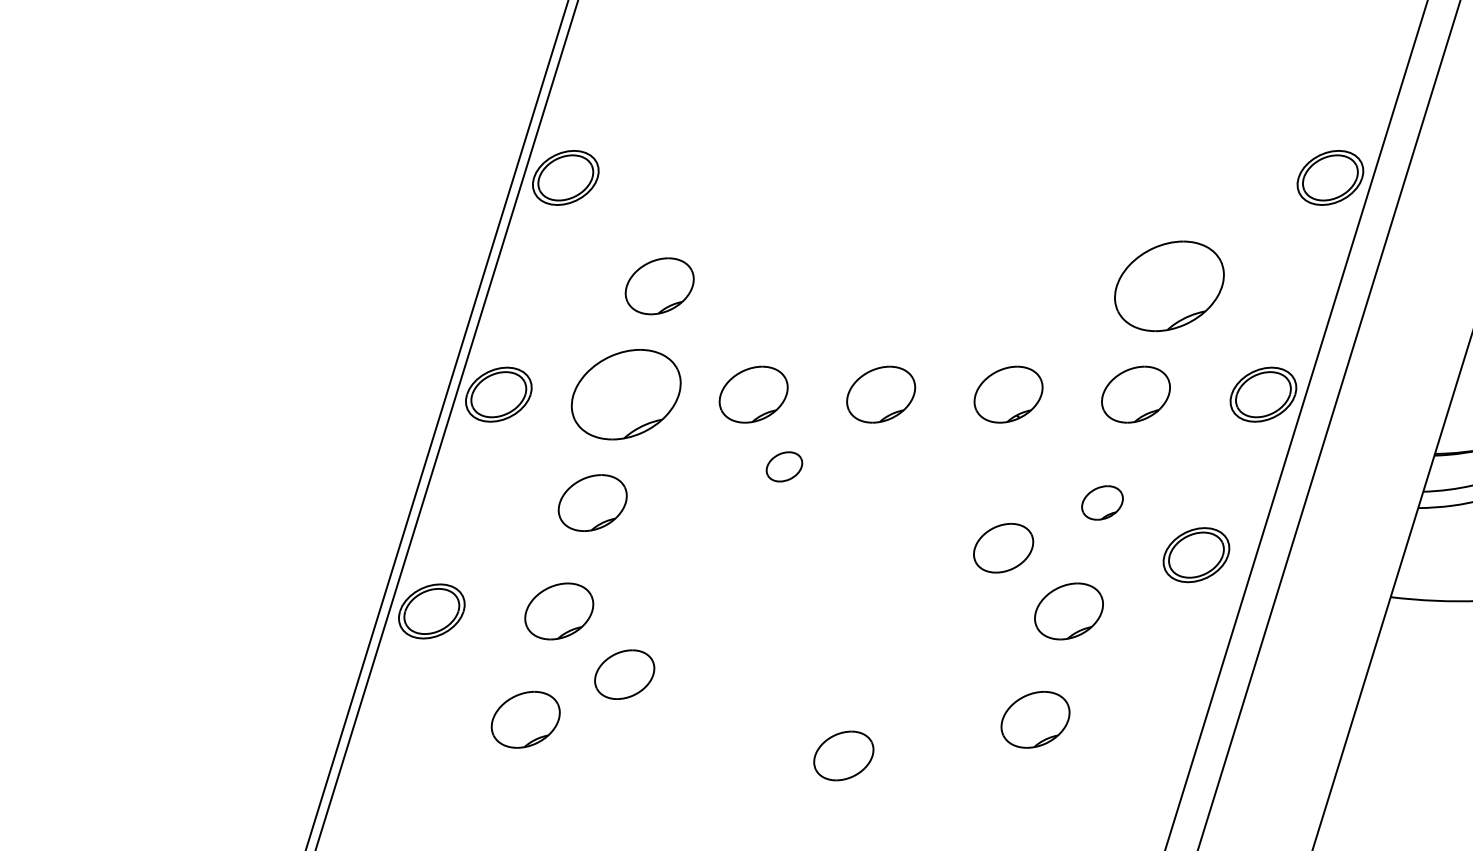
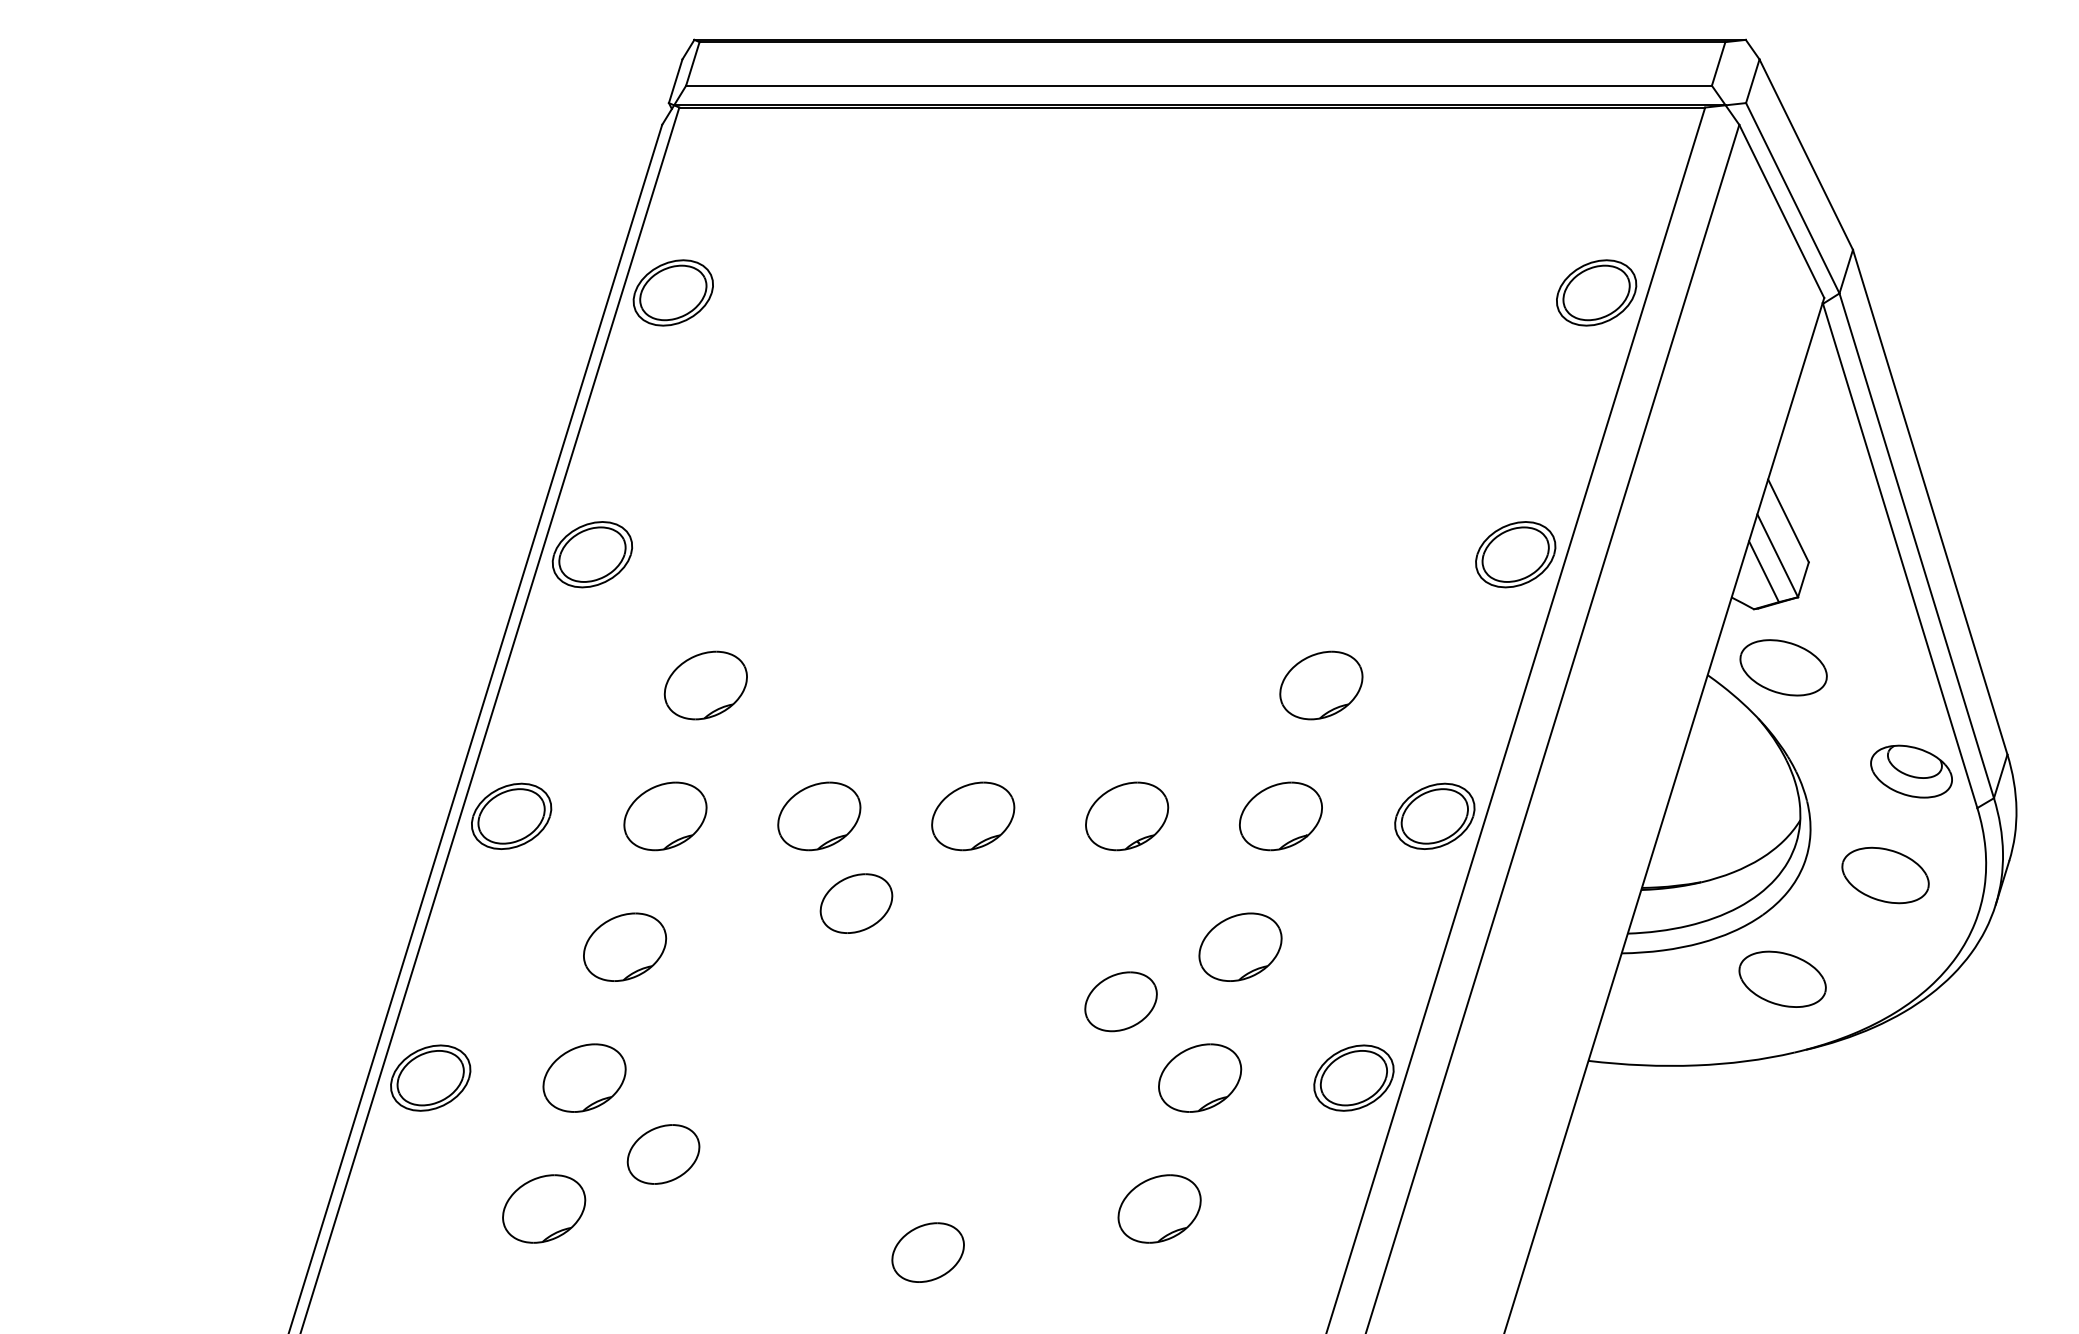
part: (1169, 286) -> (1321, 685), size x0.62
part: (626, 394) -> (665, 816), size x0.62
part: (784, 466) -> (856, 903), size x1.67
part: (1102, 502) -> (1240, 946), size x1.67
part: (1196, 554) -> (1353, 1077), moved

